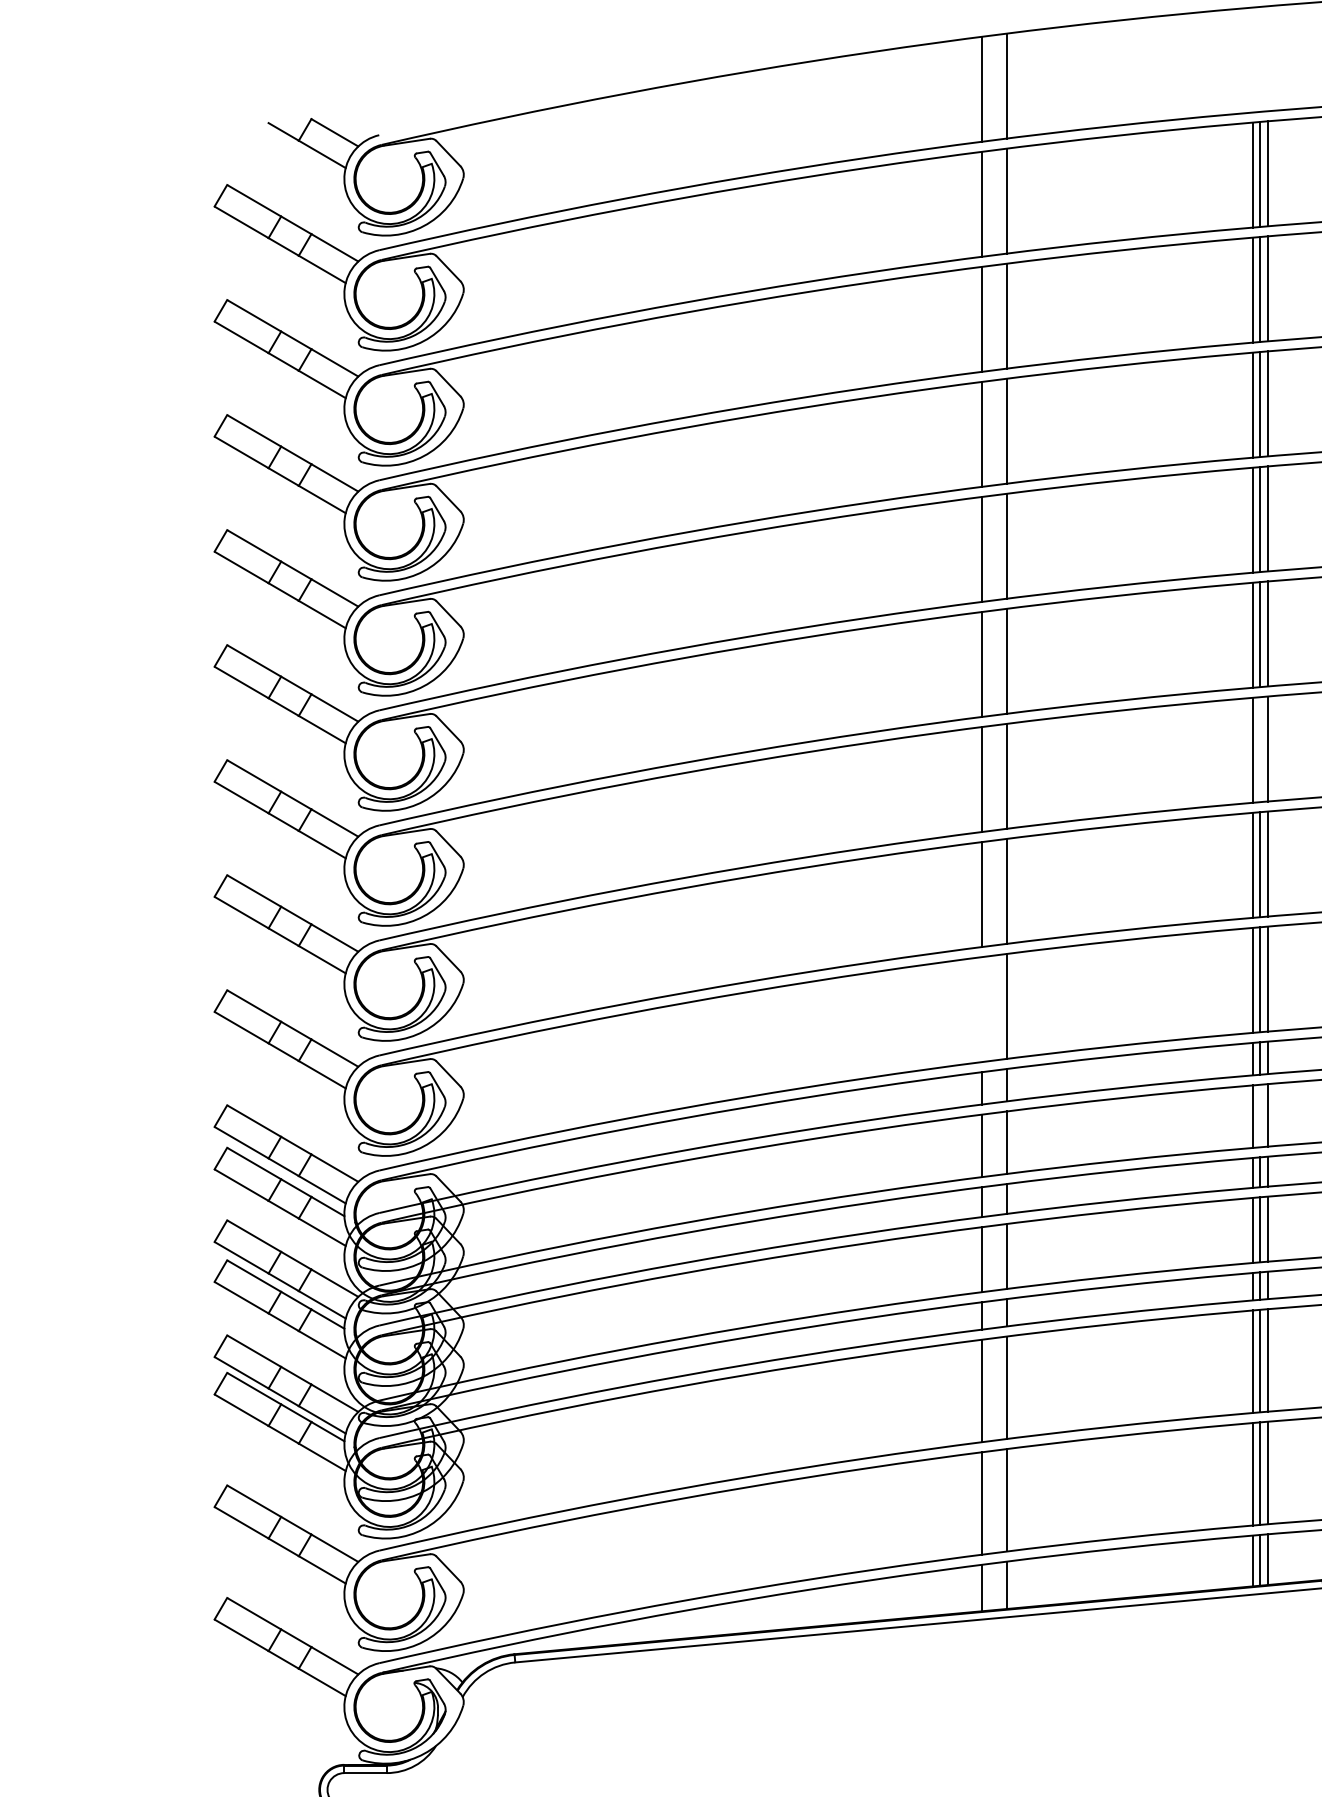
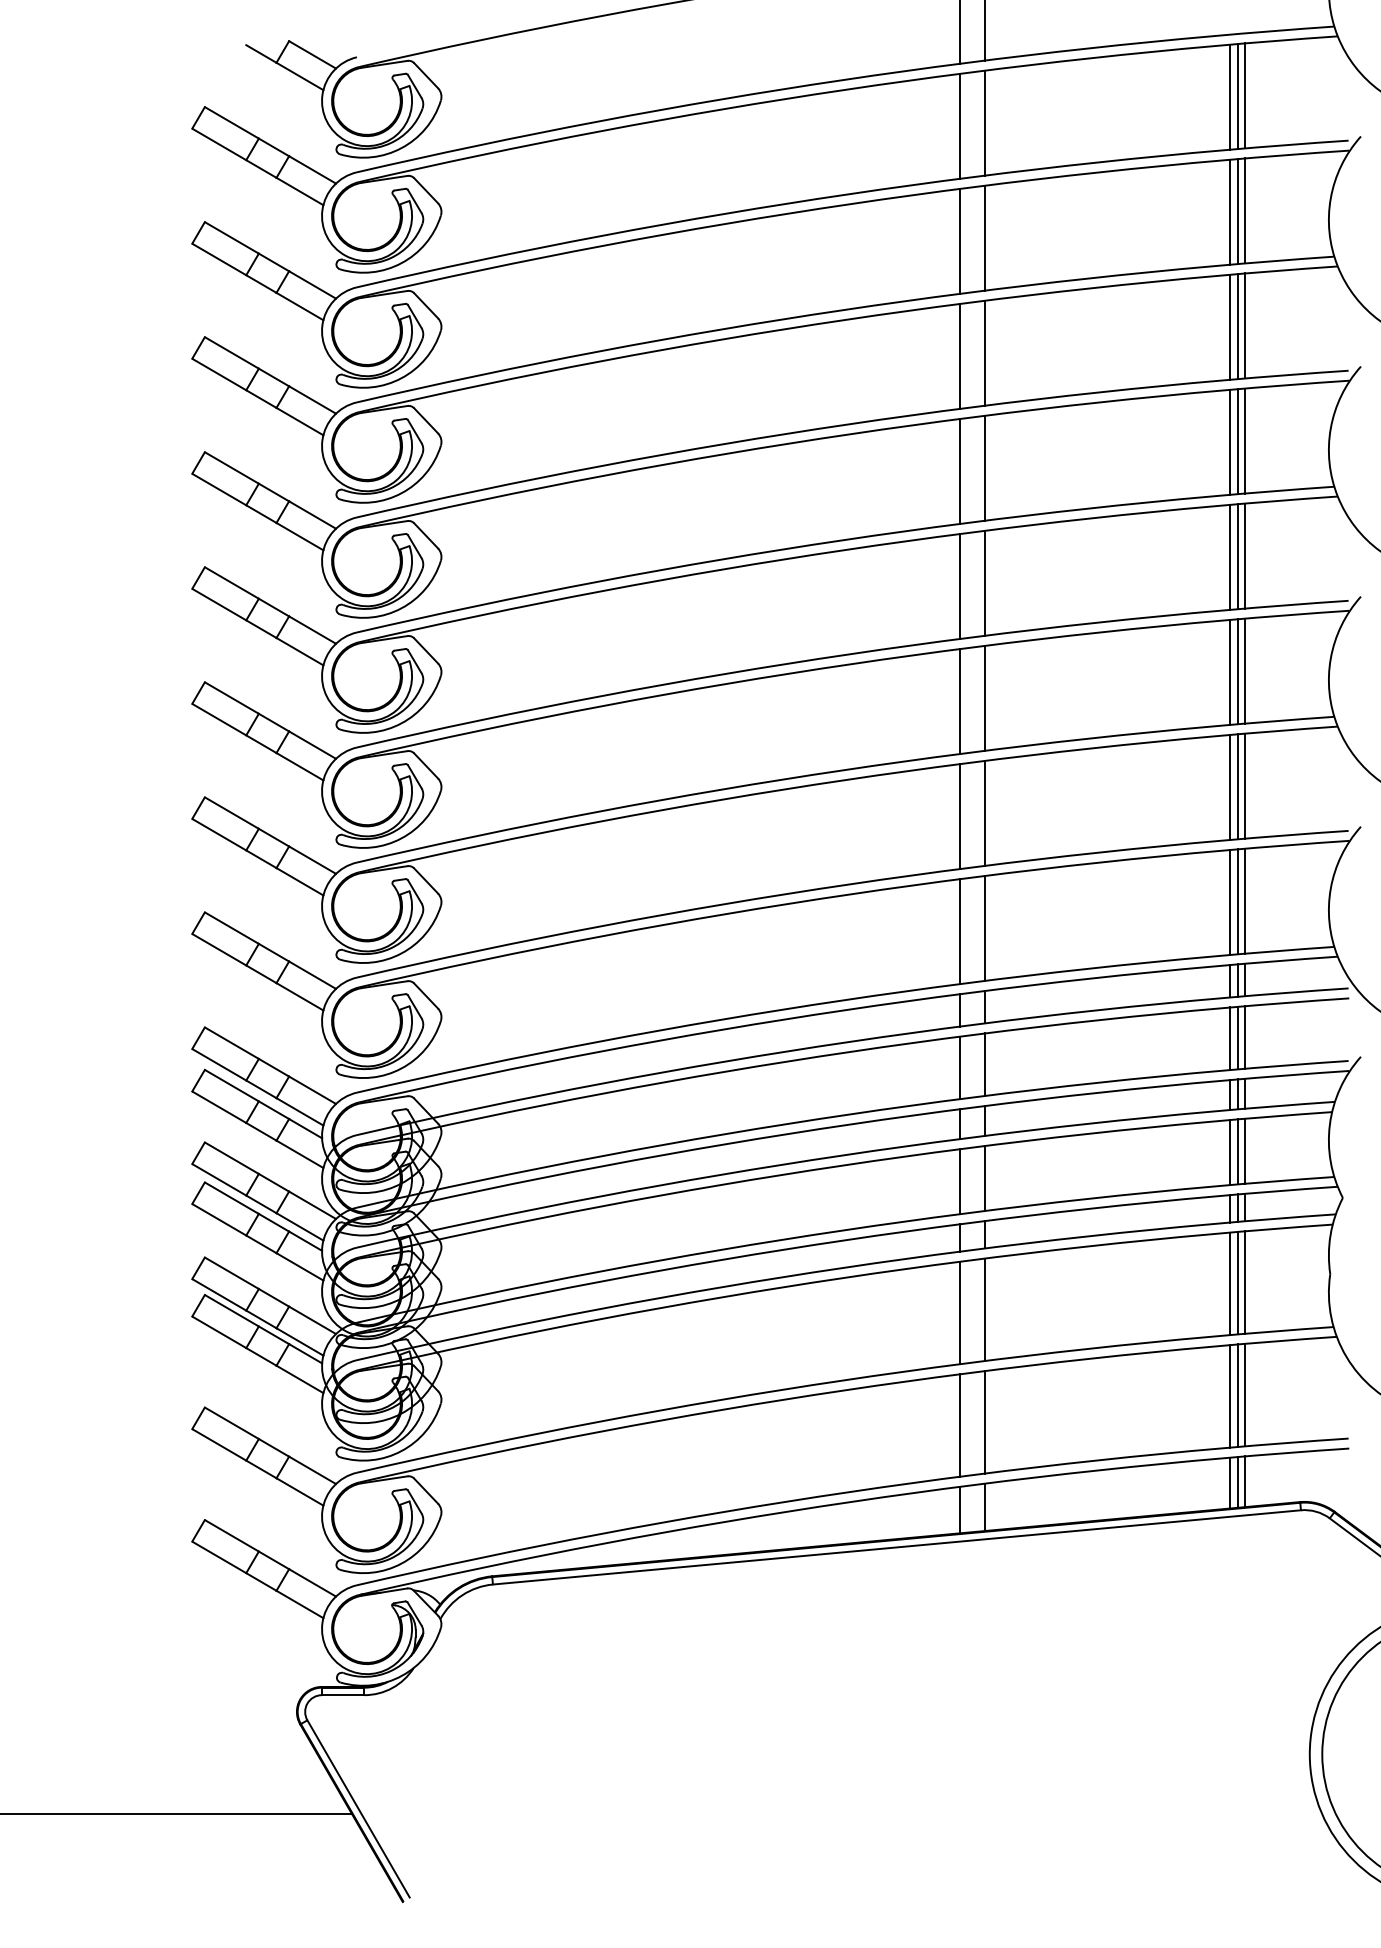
line: (1259, 749) -> (1237, 671), added
line: (981, 1009) -> (959, 931), added
line: (1259, 1115) -> (1237, 1037), added

